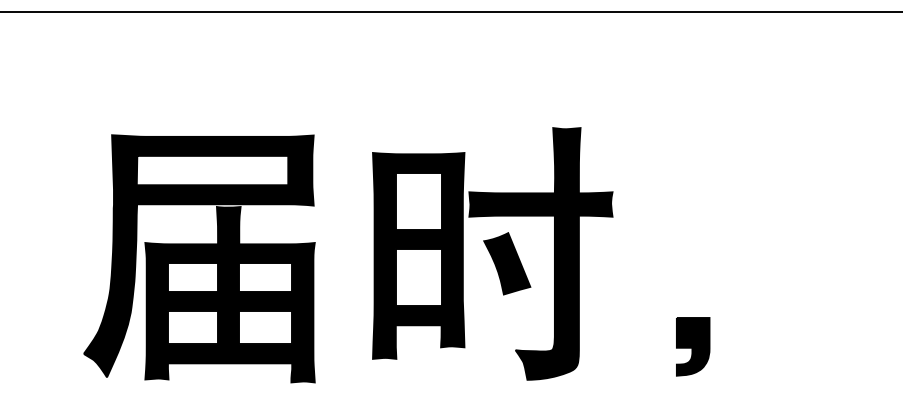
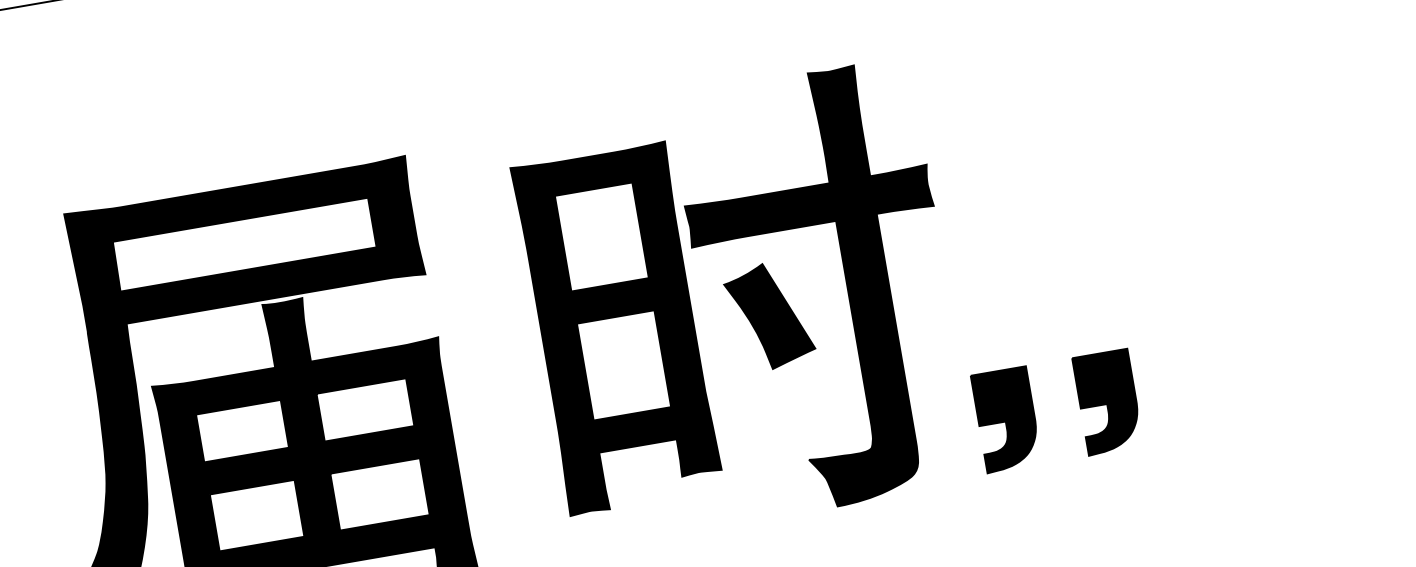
part: (633, 346) -> (1007, 419), added

